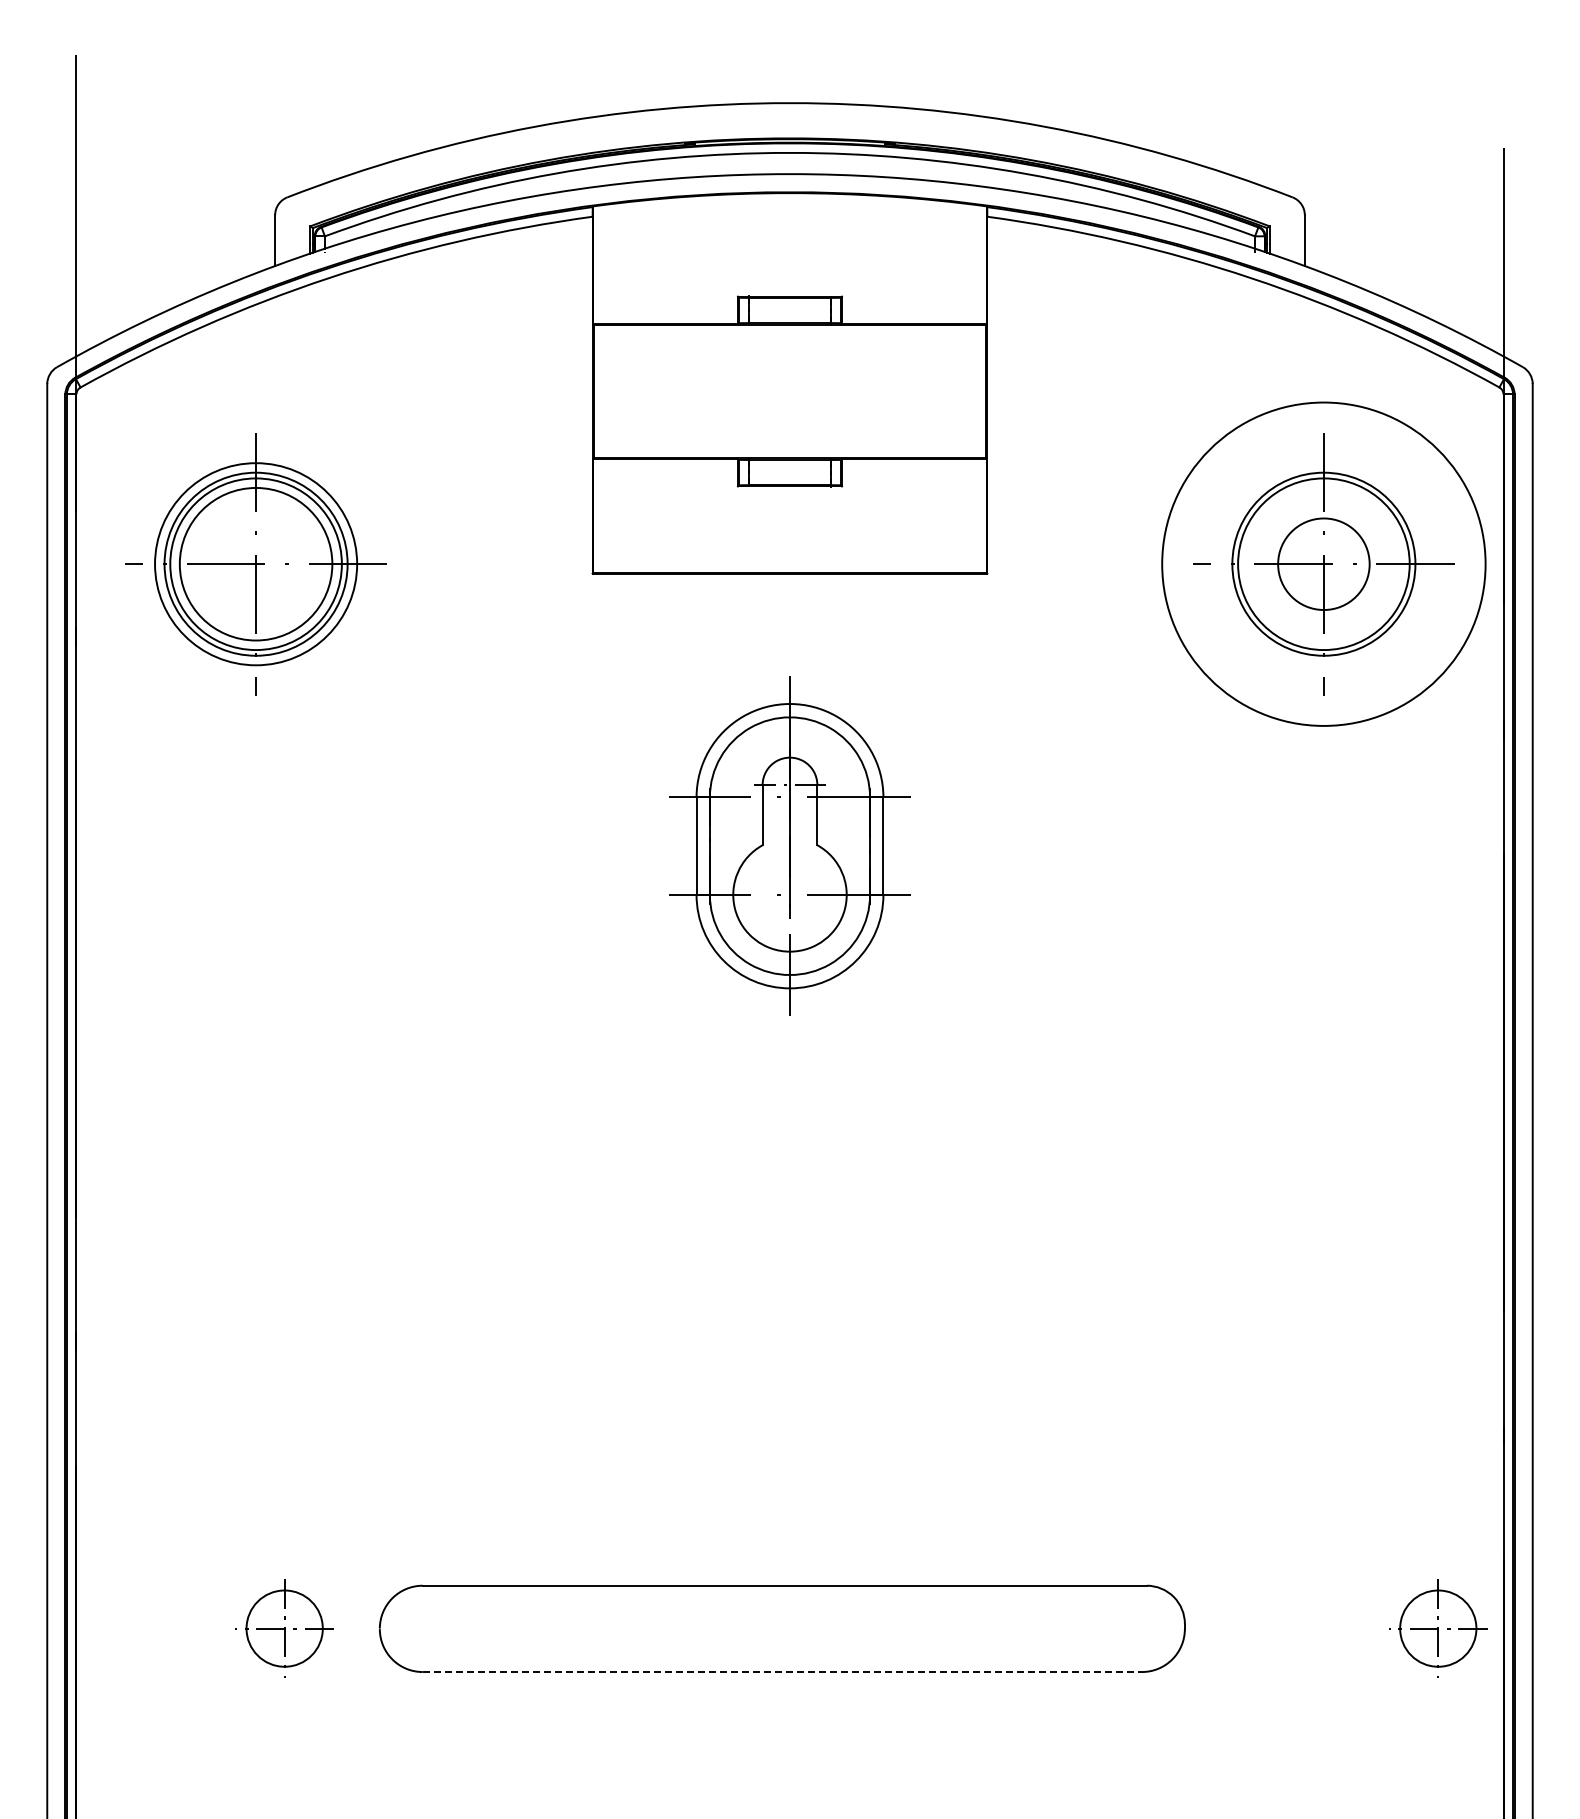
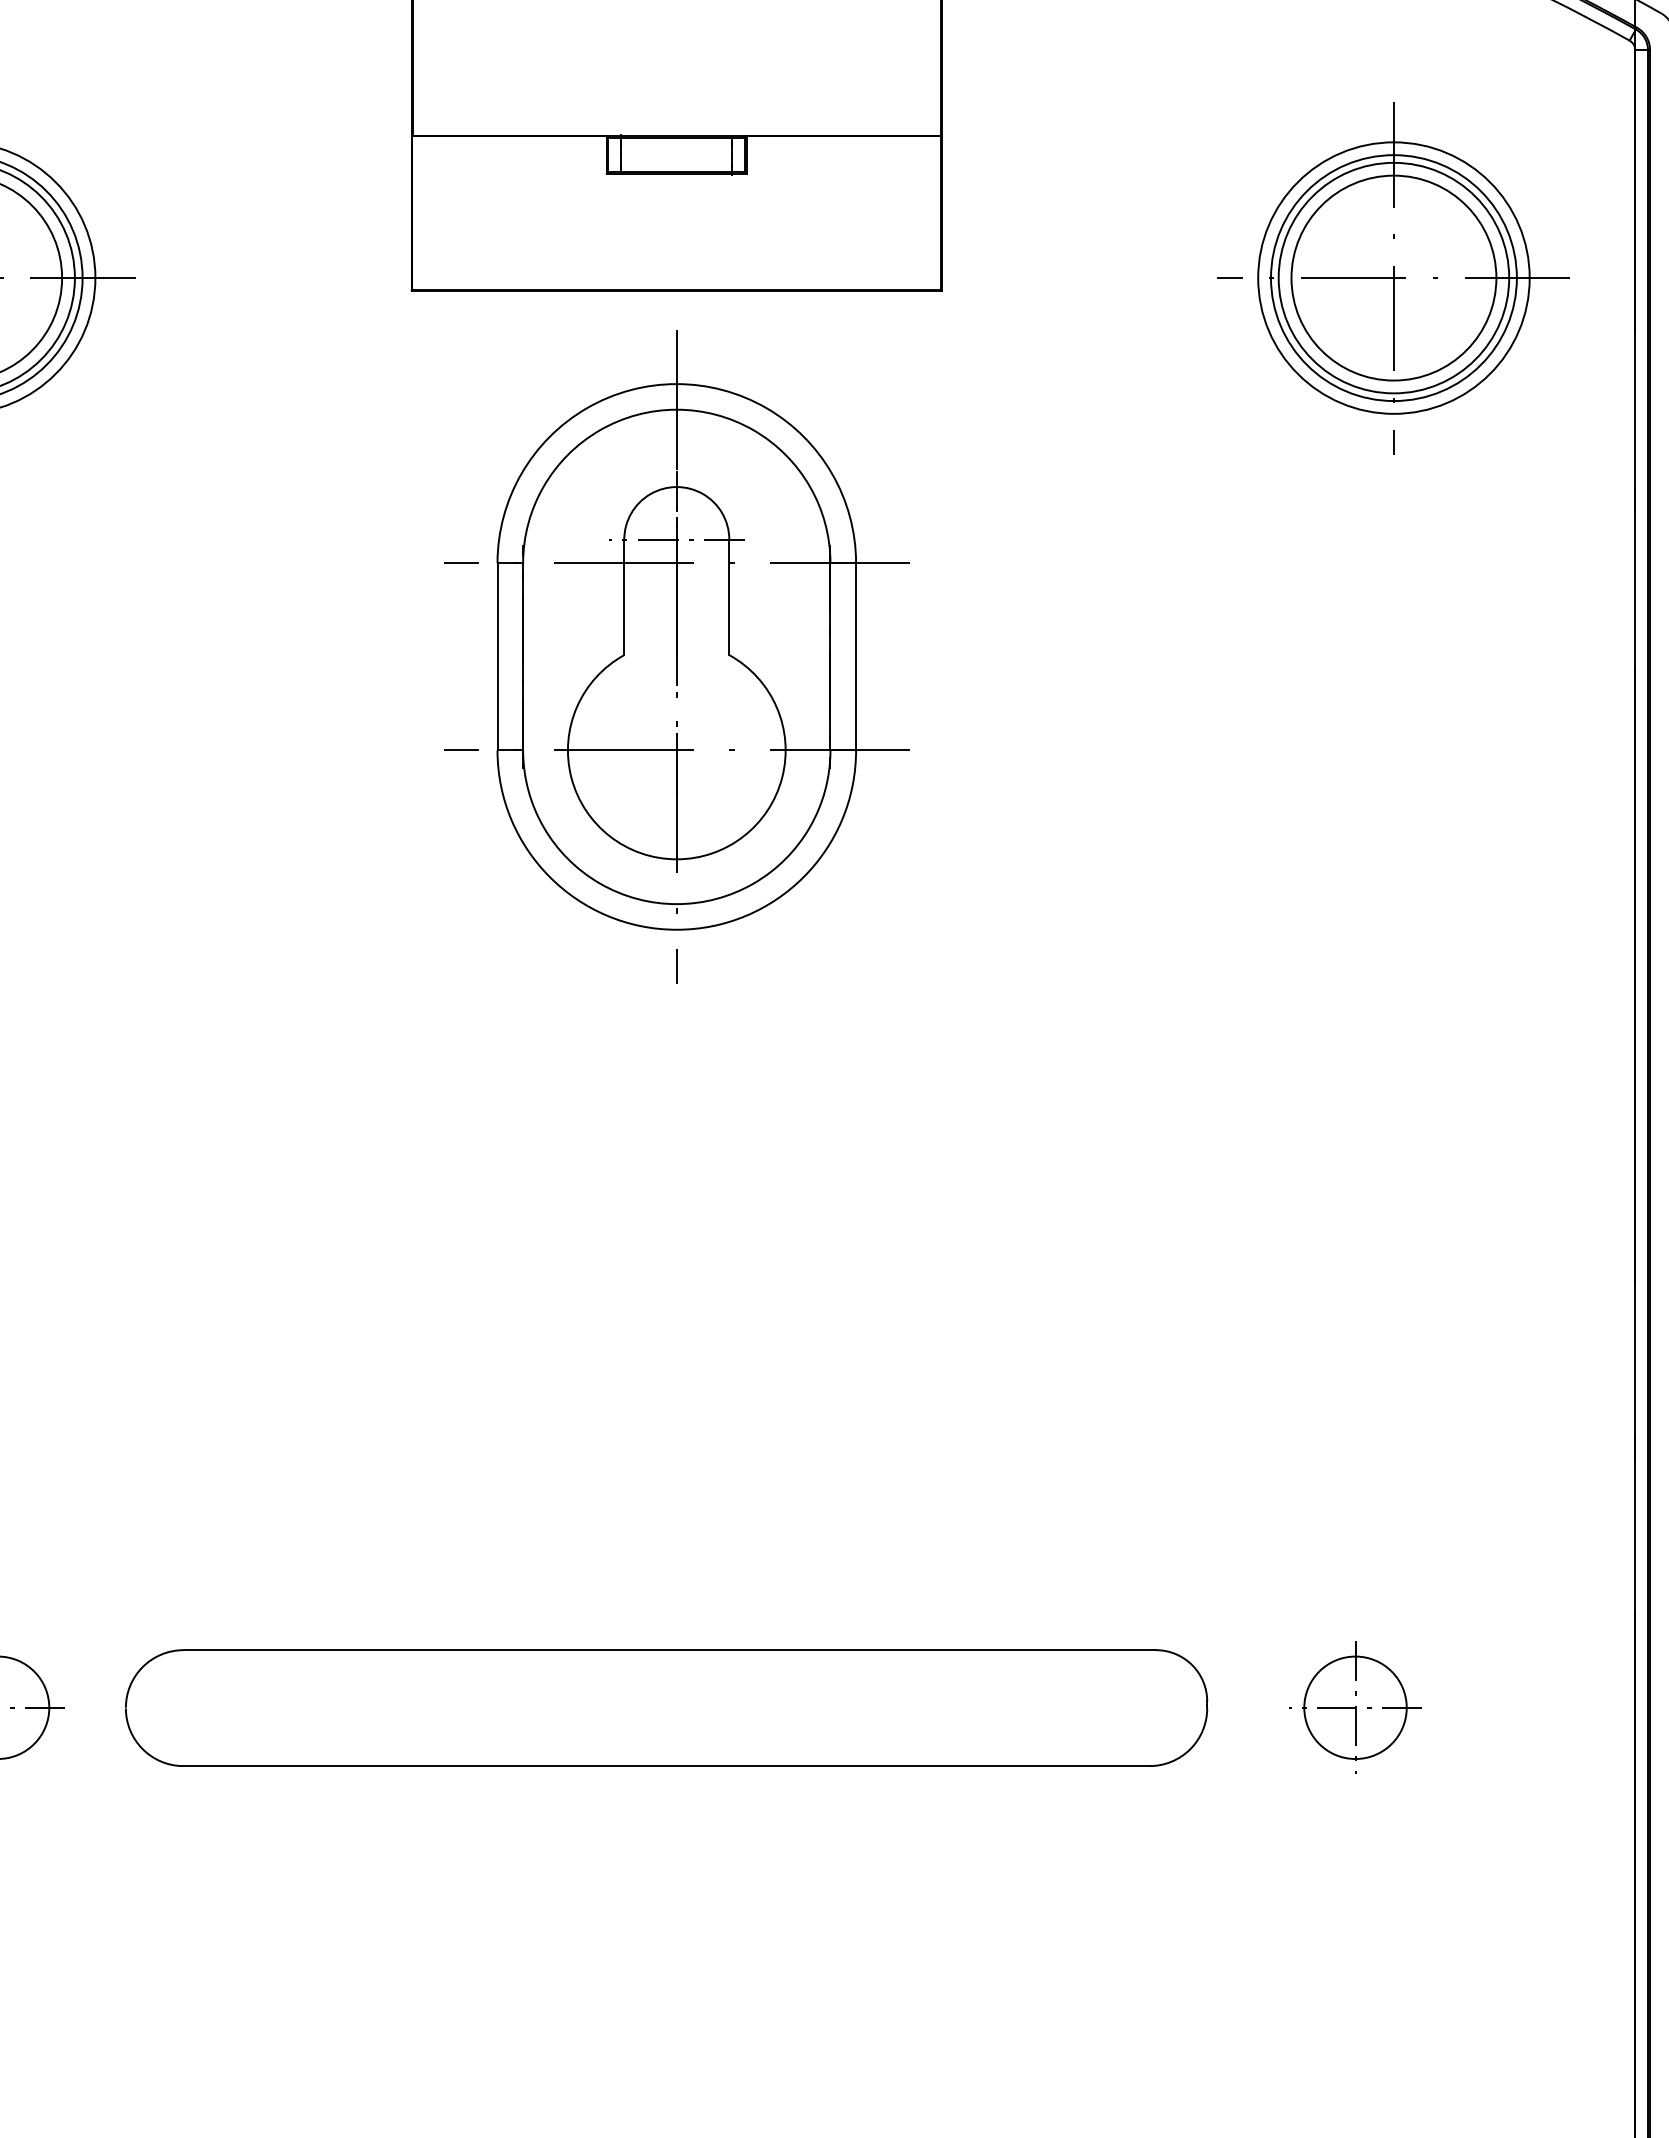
circle: (1323, 563) -> (1393, 277), size x1.67
circle: (1323, 564) -> (1393, 278), size x0.62
part: (789, 845) -> (676, 655), size x1.43
part: (1438, 1628) -> (1355, 1707), moved
line: (782, 1672) -> (666, 1766), dashed -> solid

